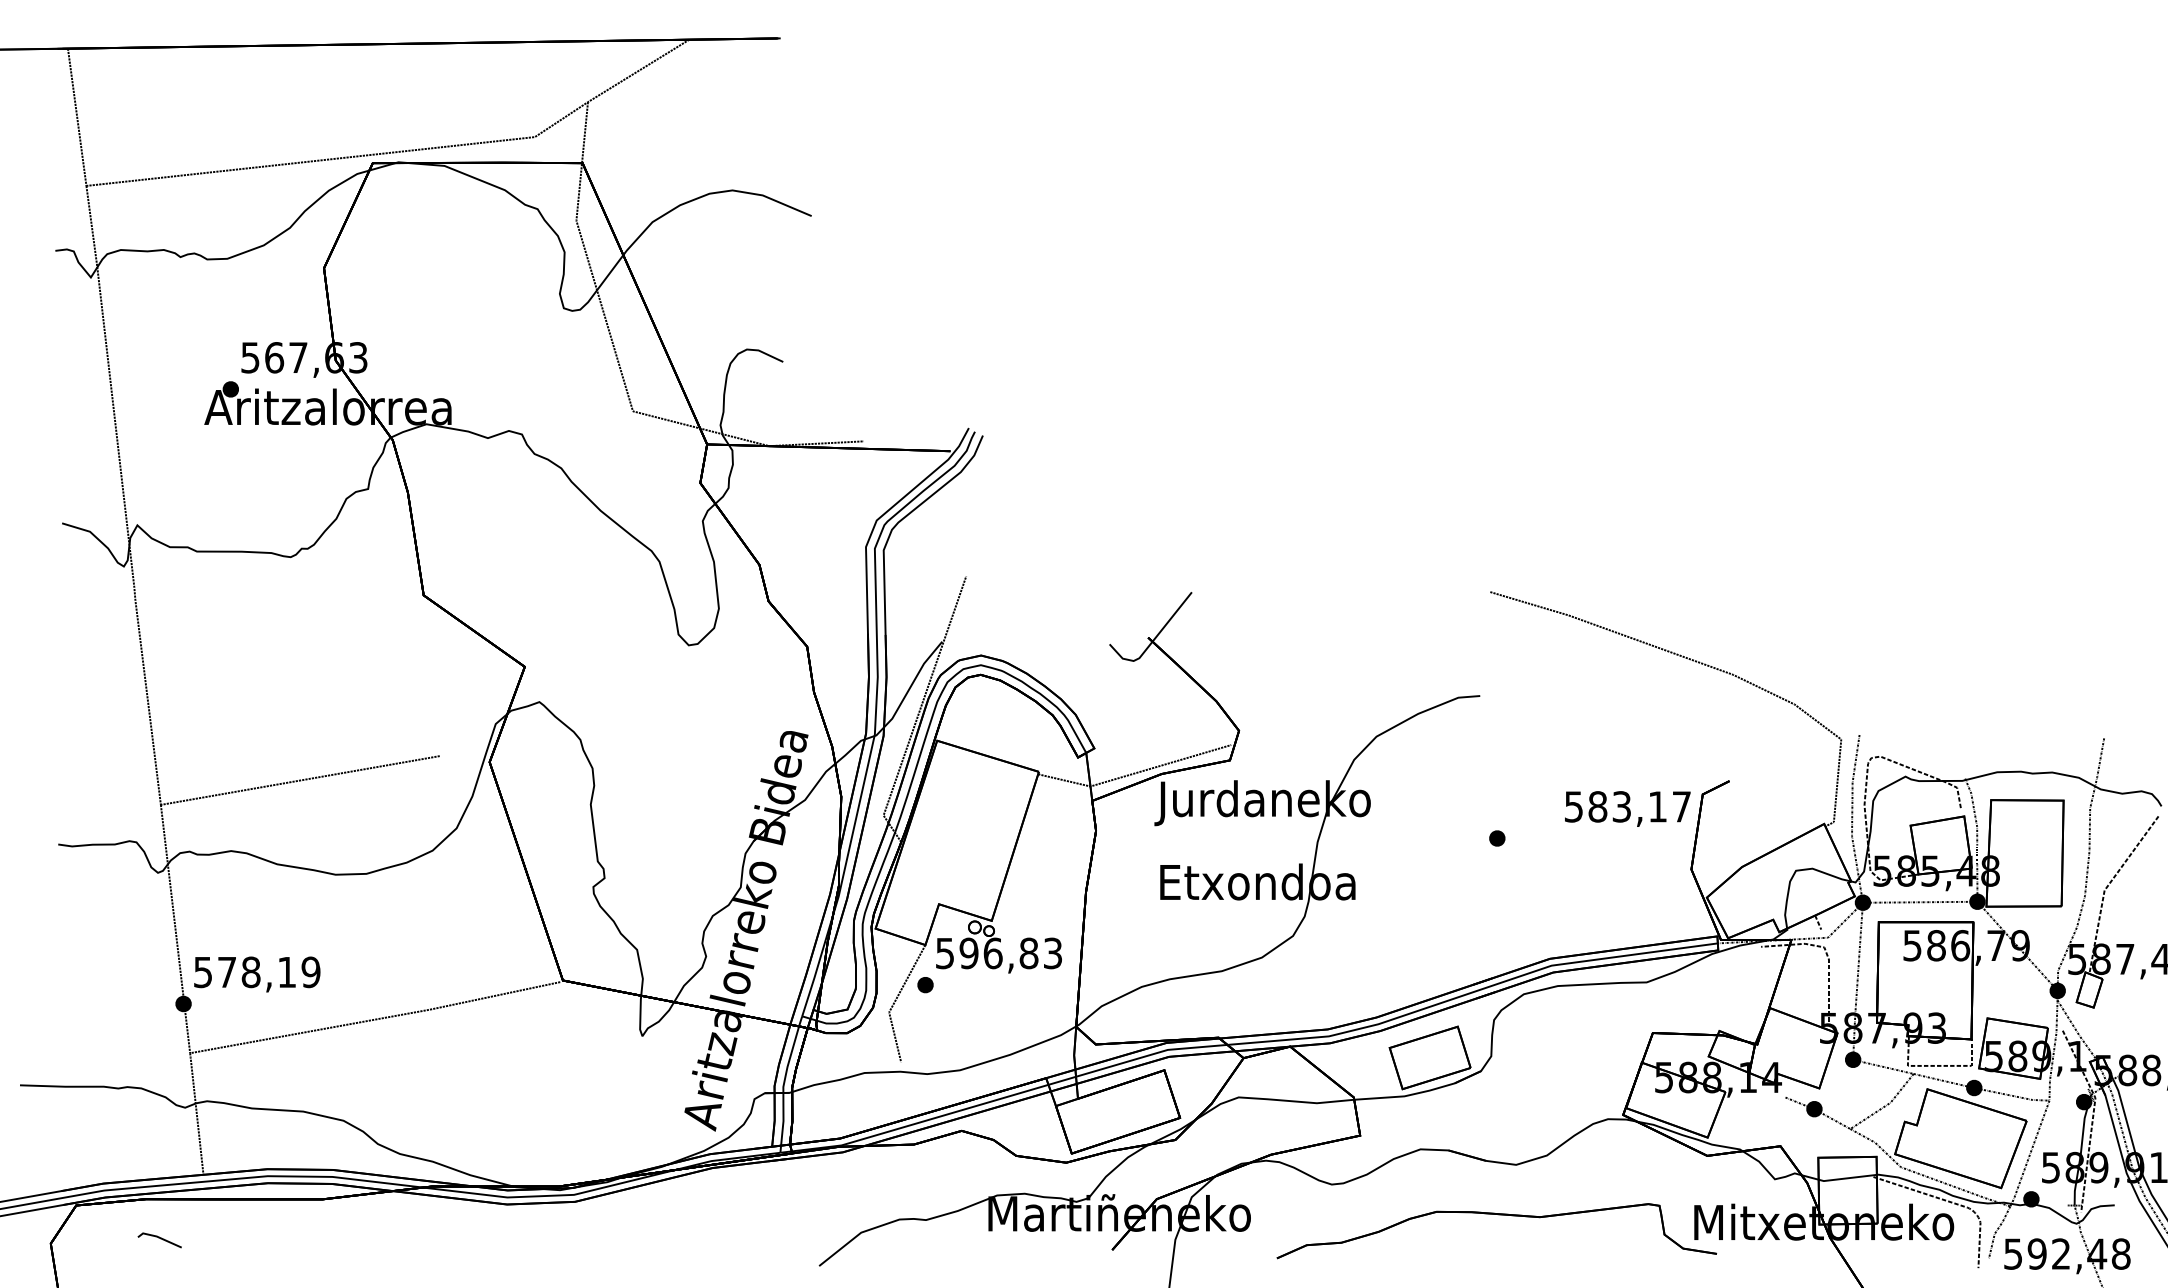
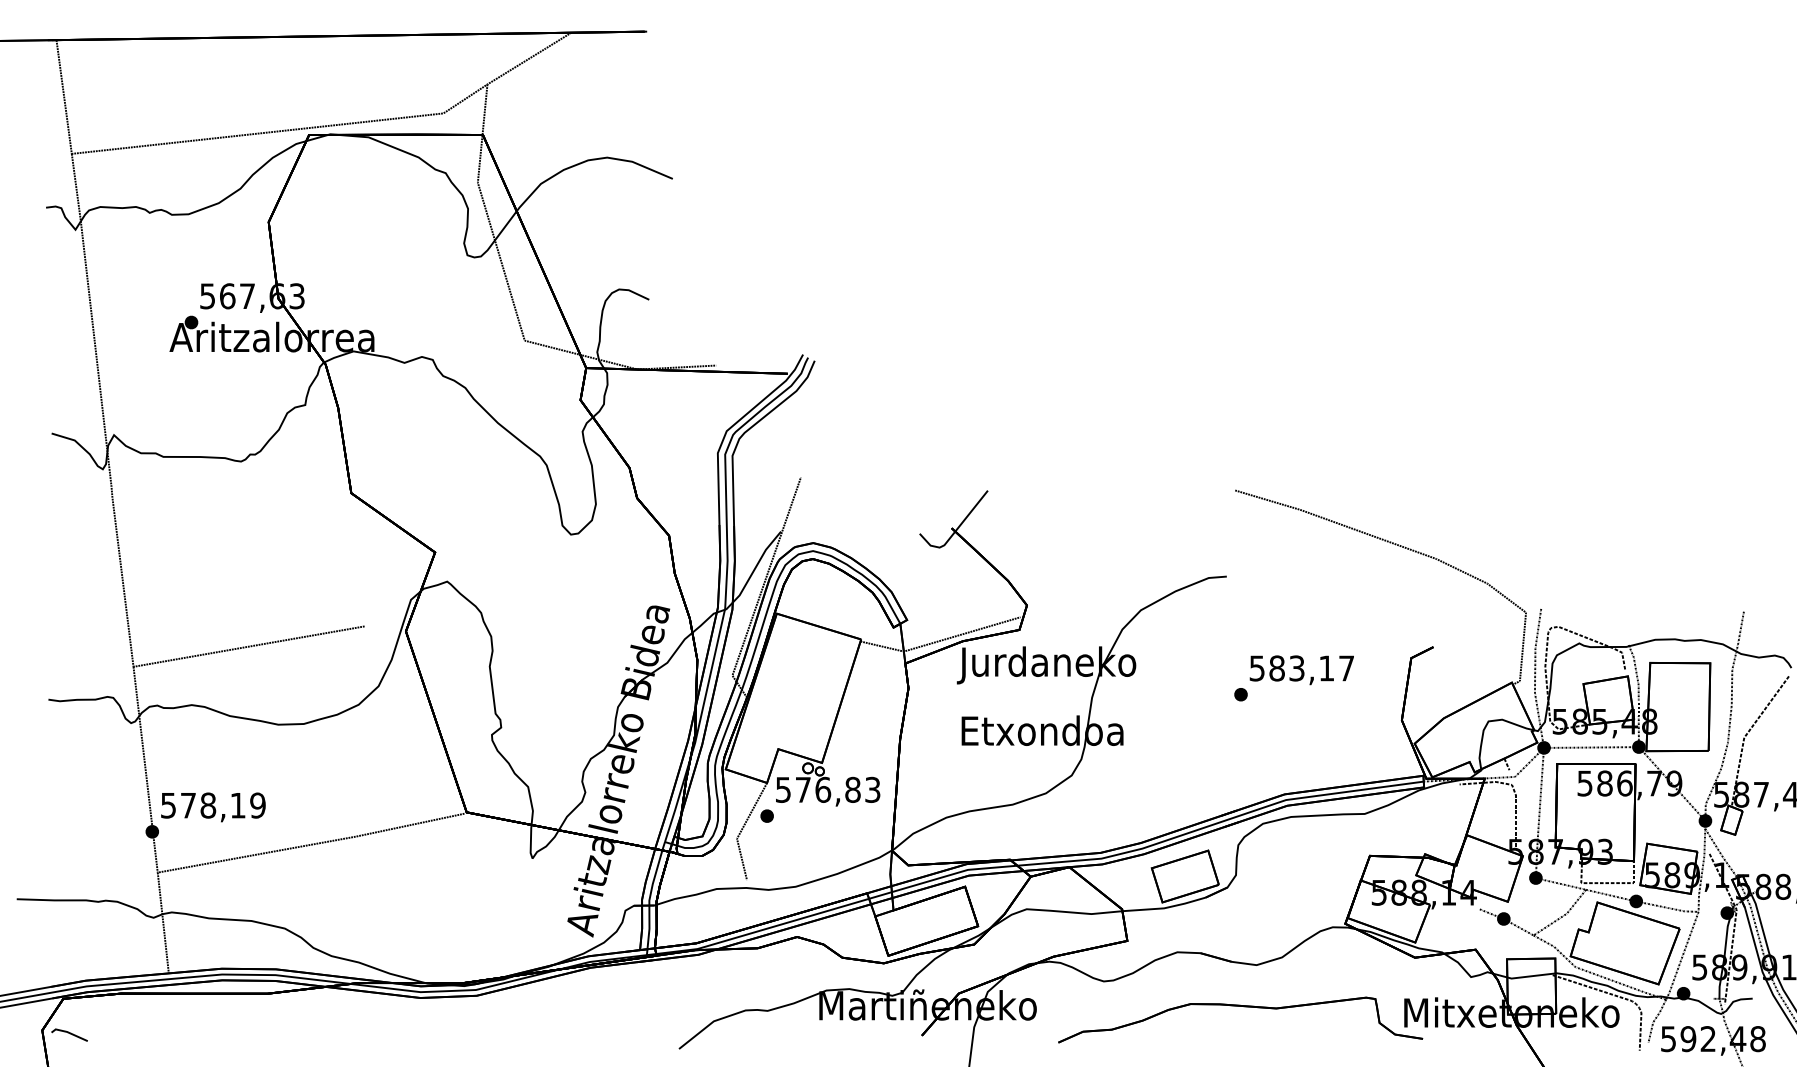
text: (1627, 808) -> (1301, 669), moved
text: (968, 953) -> (802, 789), 596,83 -> 576,83
line: (160, 1239) -> (70, 1034), moved

